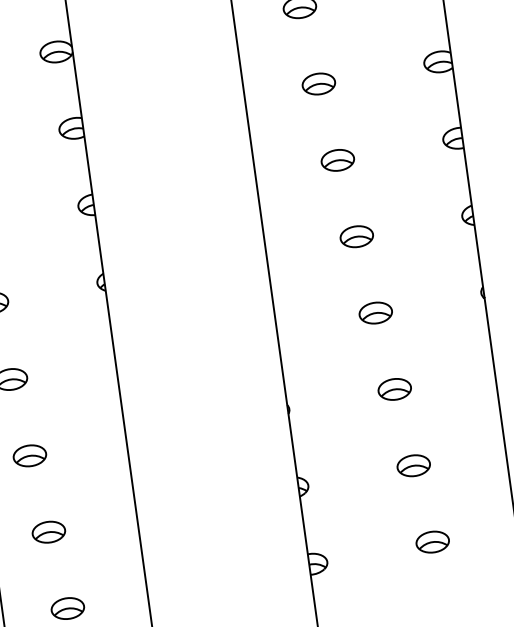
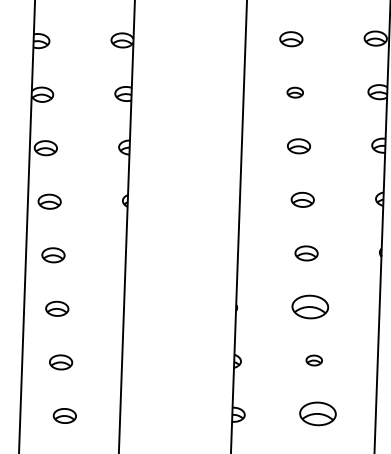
part: (319, 83) -> (295, 92), size x0.7
part: (394, 388) -> (310, 306), size x1.6
part: (414, 465) -> (314, 360), size x0.7
part: (432, 542) -> (317, 414), size x1.6

